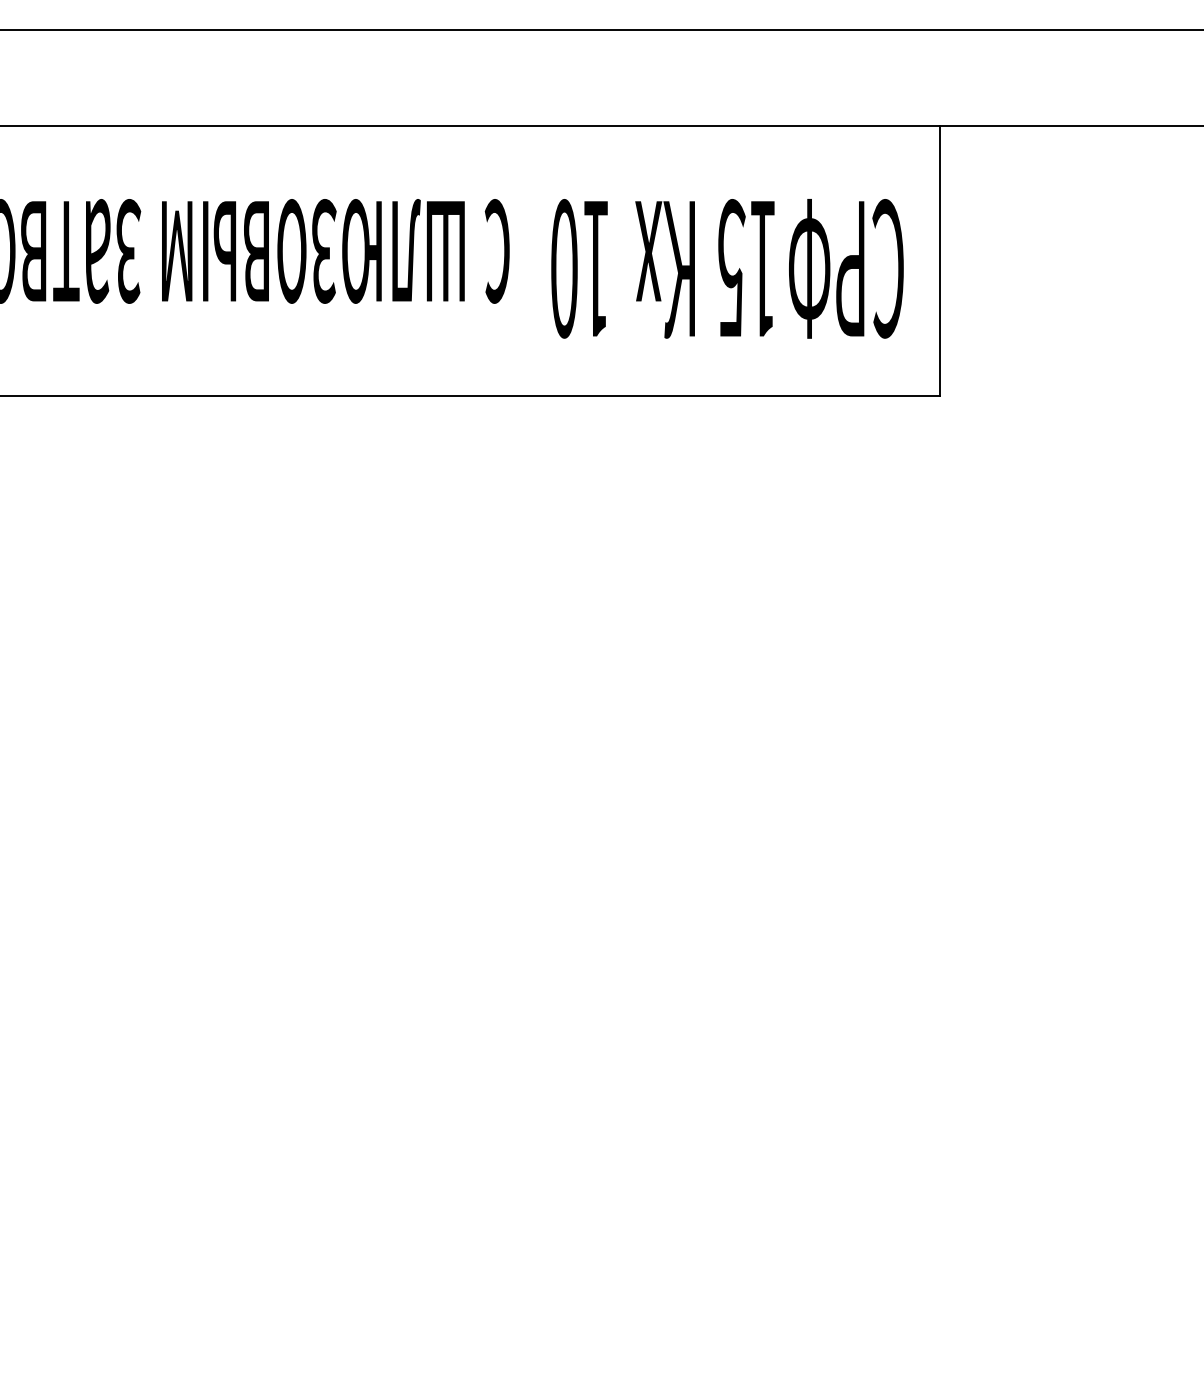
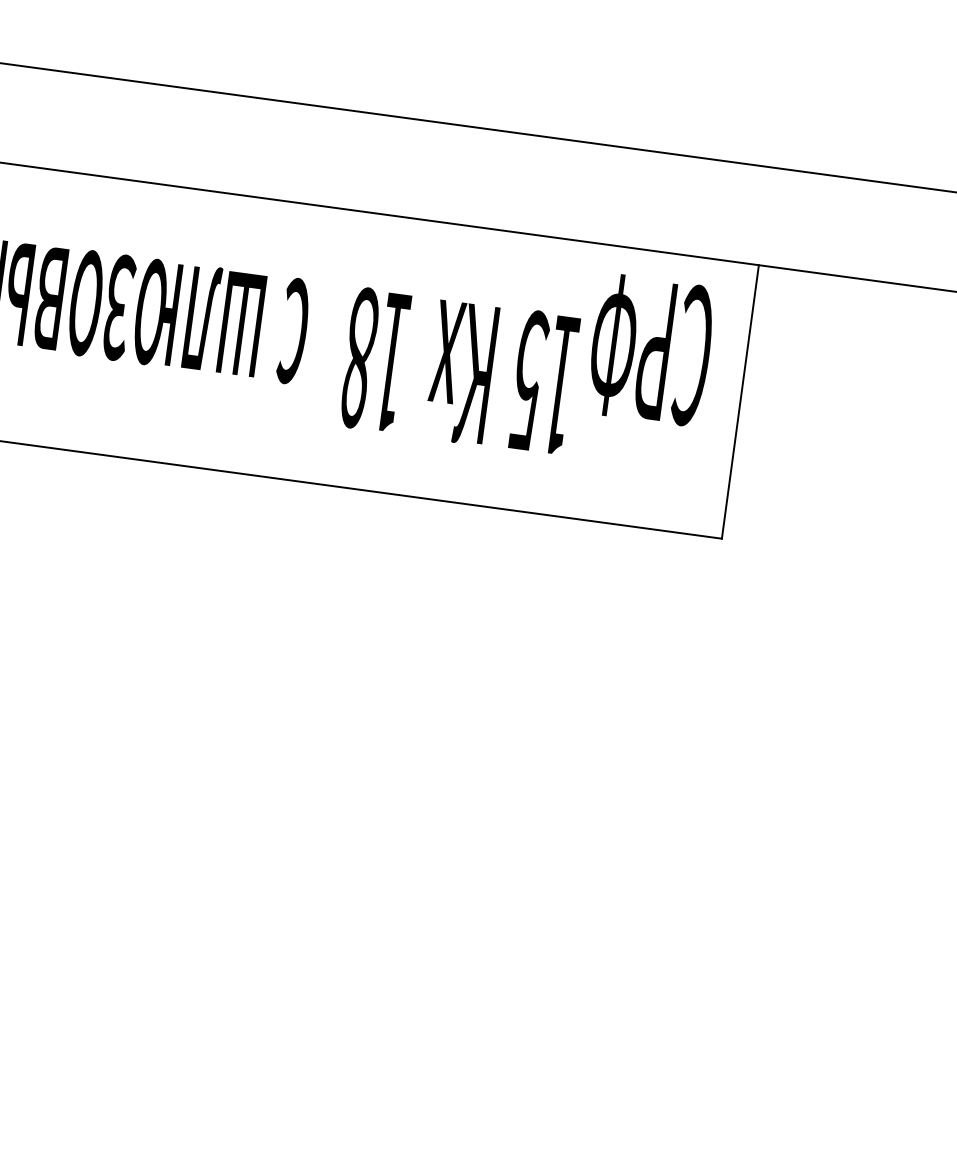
text: (564, 268) -> (359, 357), 10 -> 18
text: (846, 268) -> (651, 349), moved

